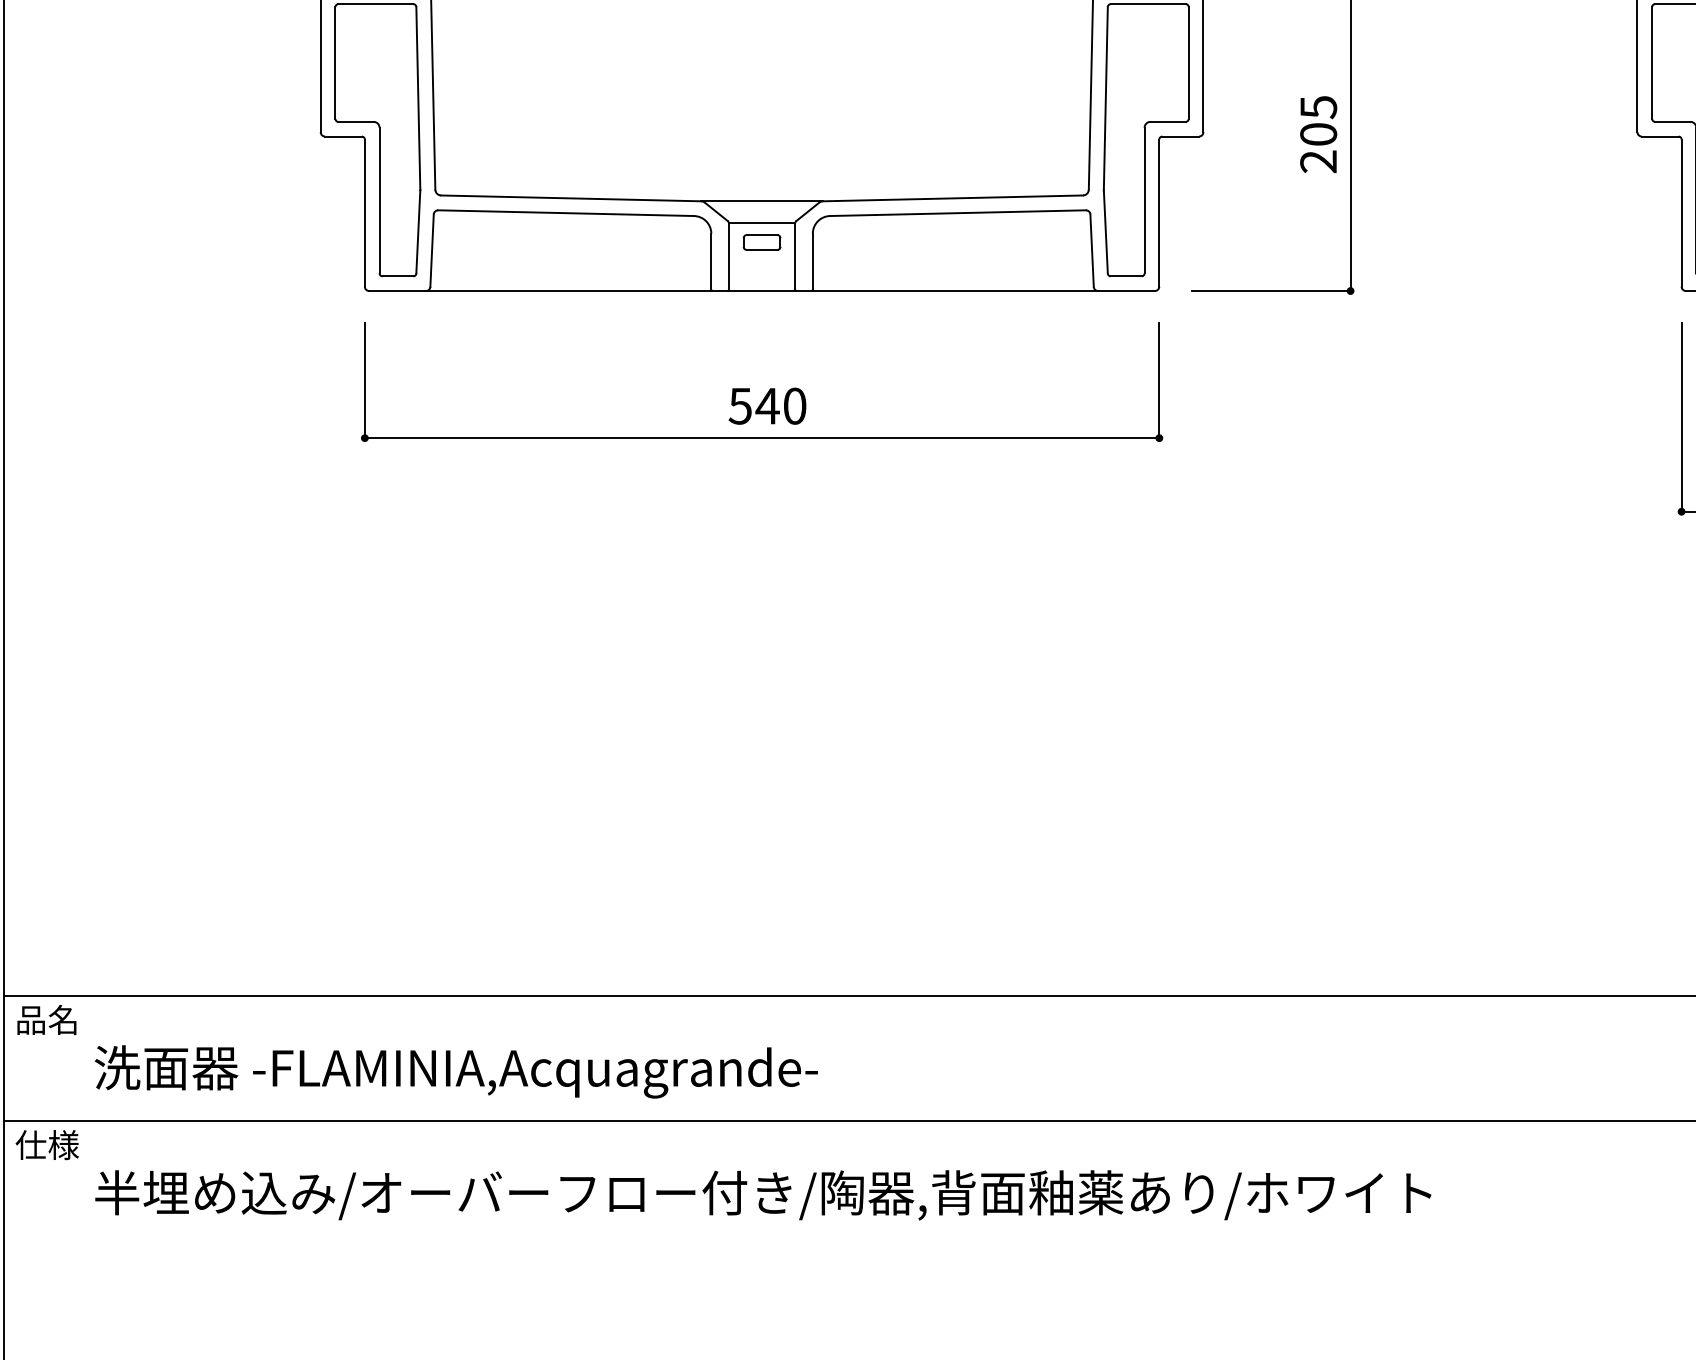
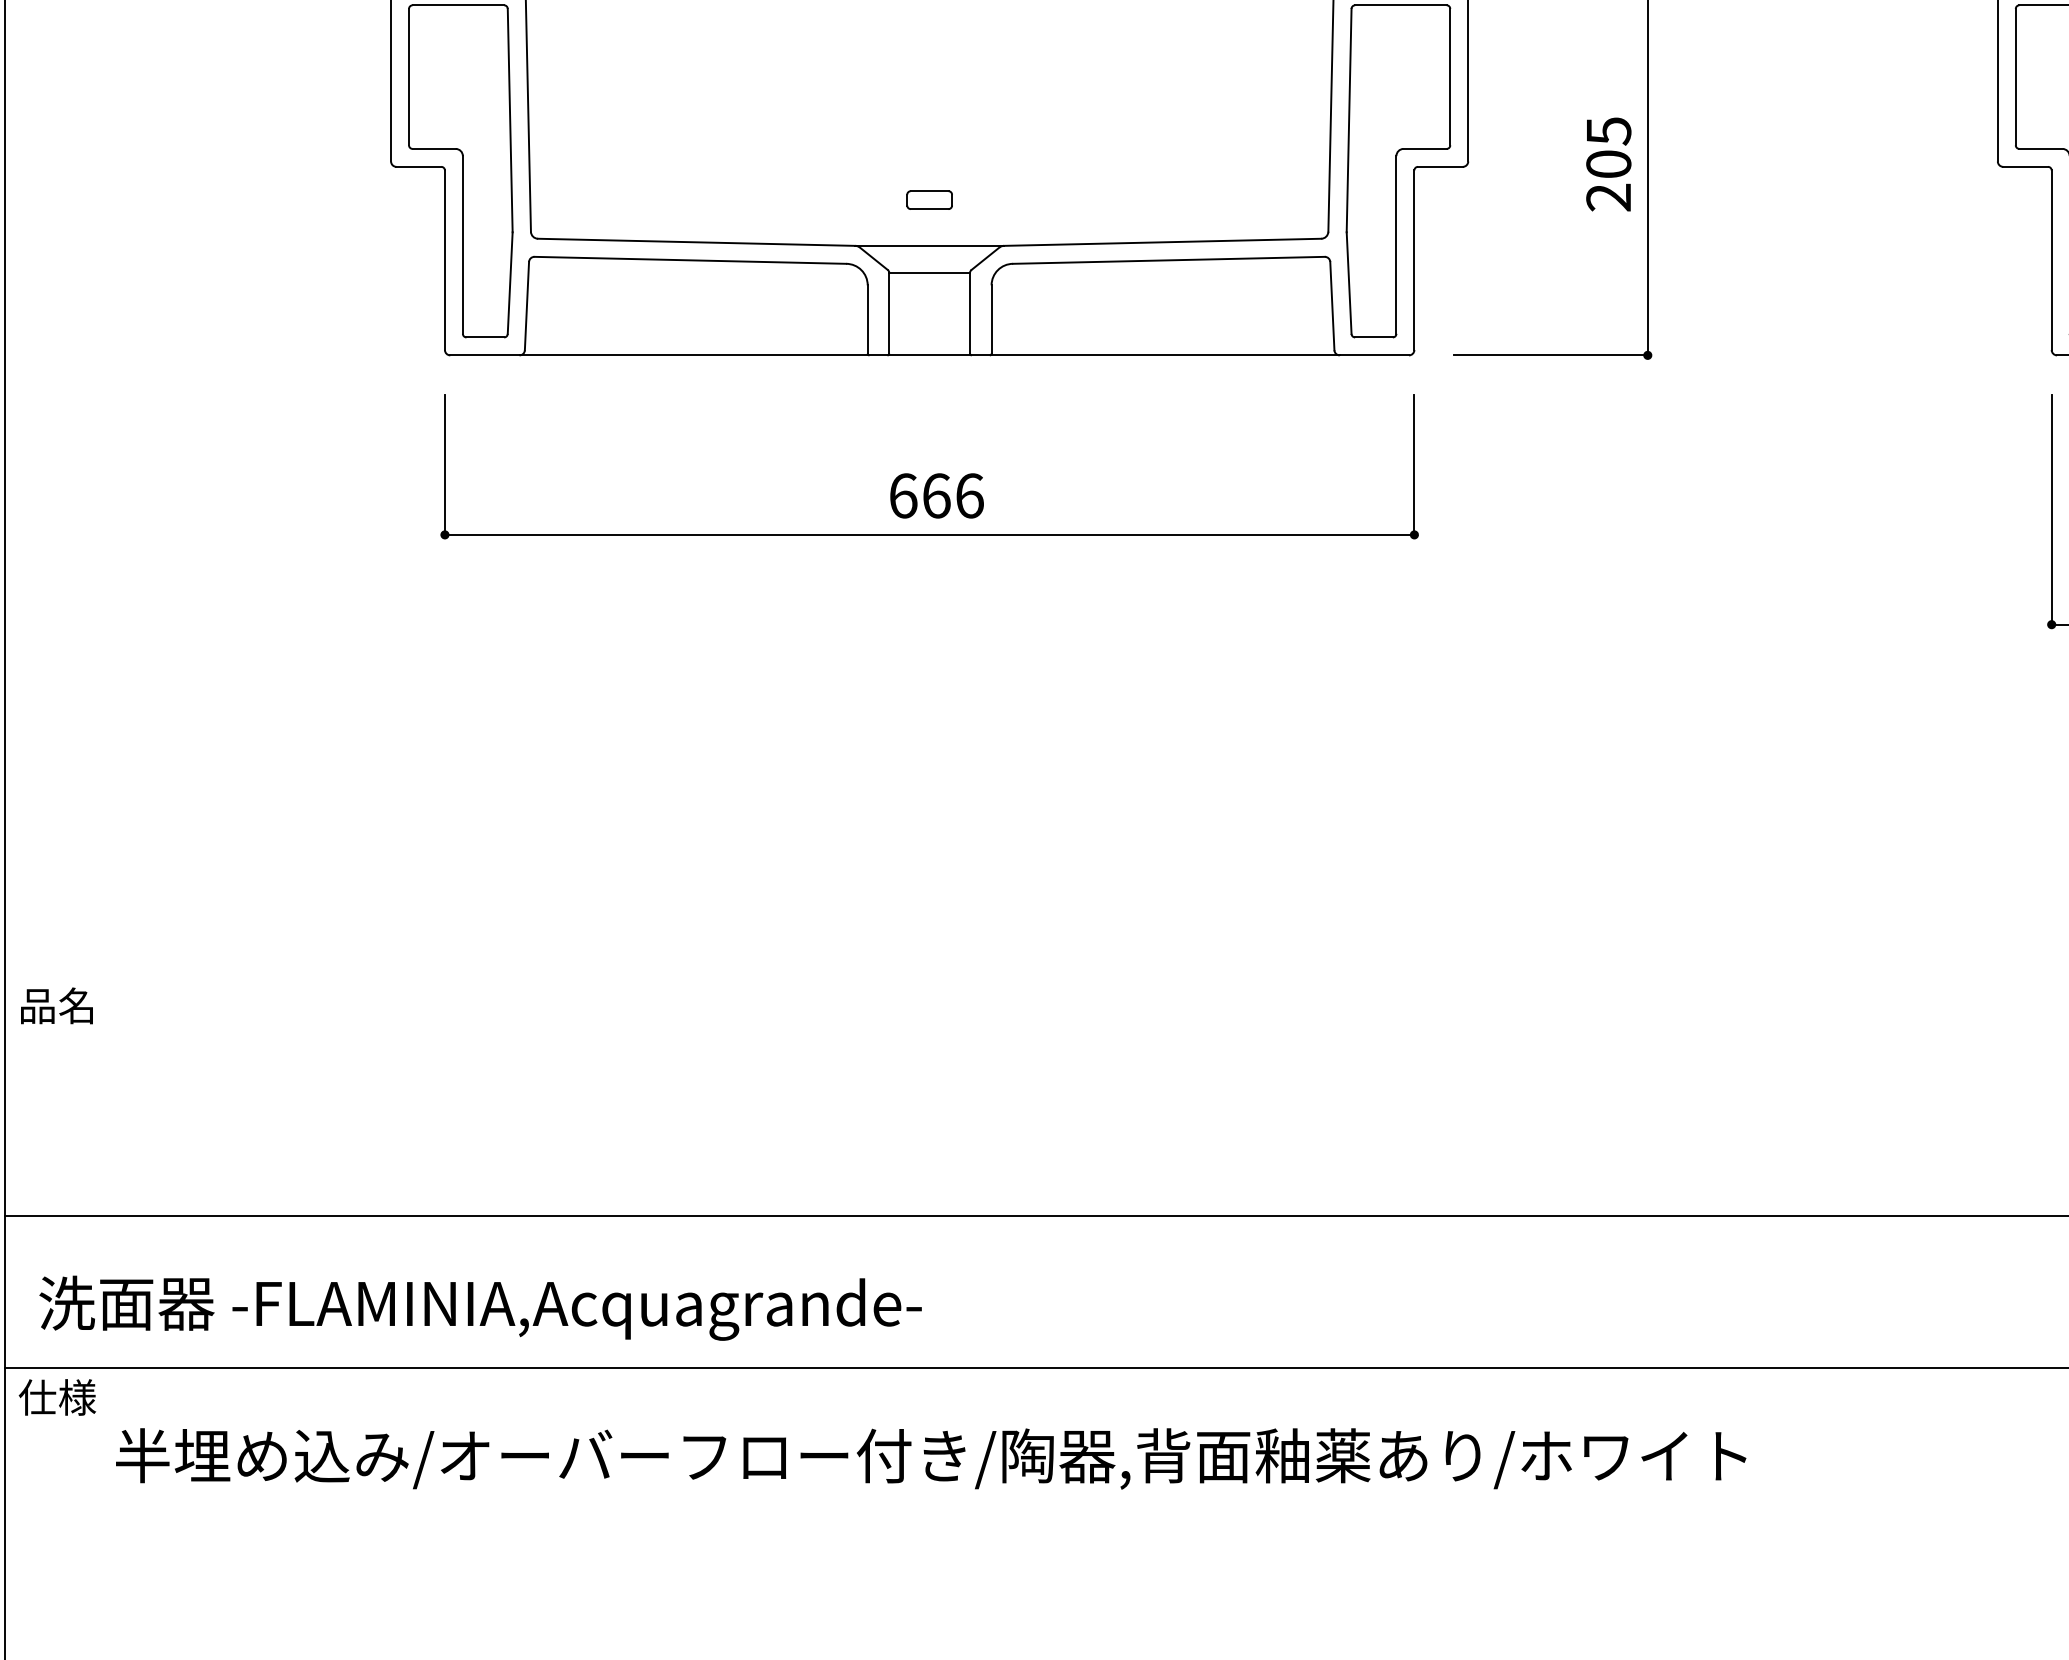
part: (761, 241) -> (929, 199), moved
text: (766, 405) -> (935, 495), 540 -> 666
text: (46, 1019) -> (56, 1005), moved
text: (456, 1071) -> (480, 1307), moved

